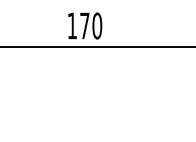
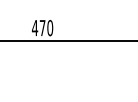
text: (71, 26) -> (34, 28), 170 -> 470

